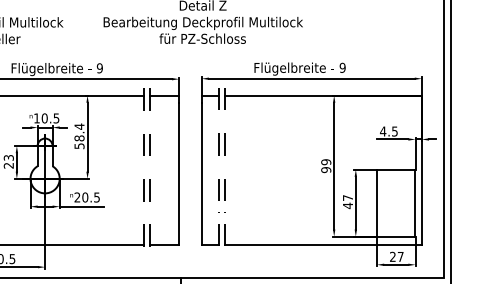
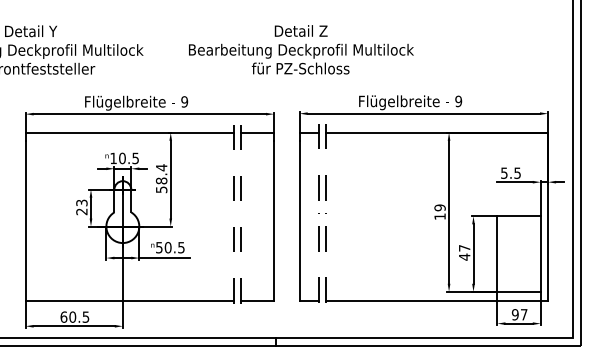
text: (382, 130) -> (503, 172), 4.5 -> 5.5
text: (325, 169) -> (439, 216), 99 -> 19
text: (77, 197) -> (159, 247), 20.5 -> 50.5
text: (392, 256) -> (514, 314), 27 -> 97

